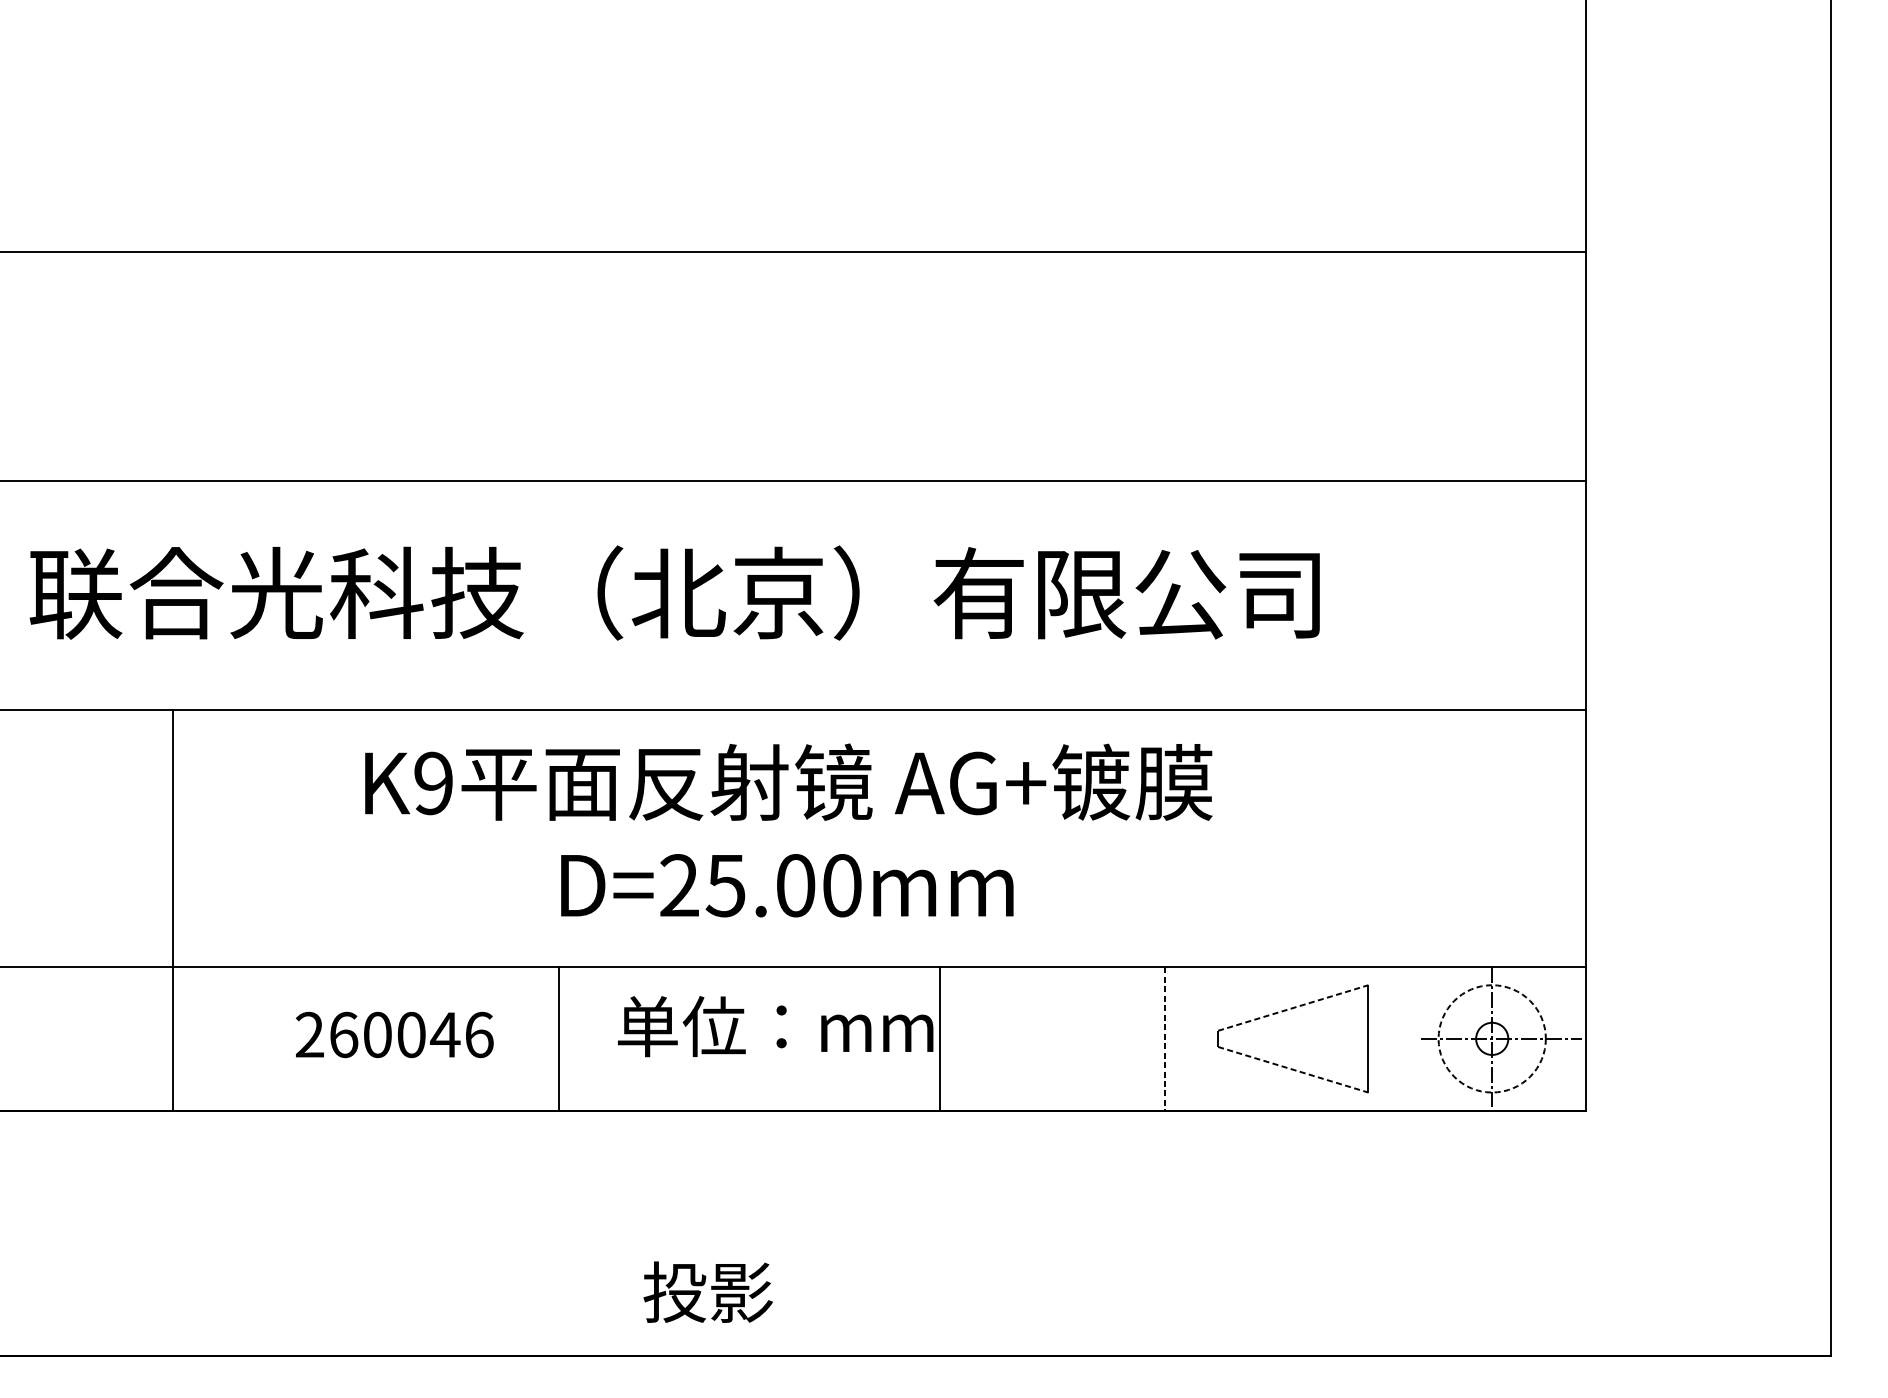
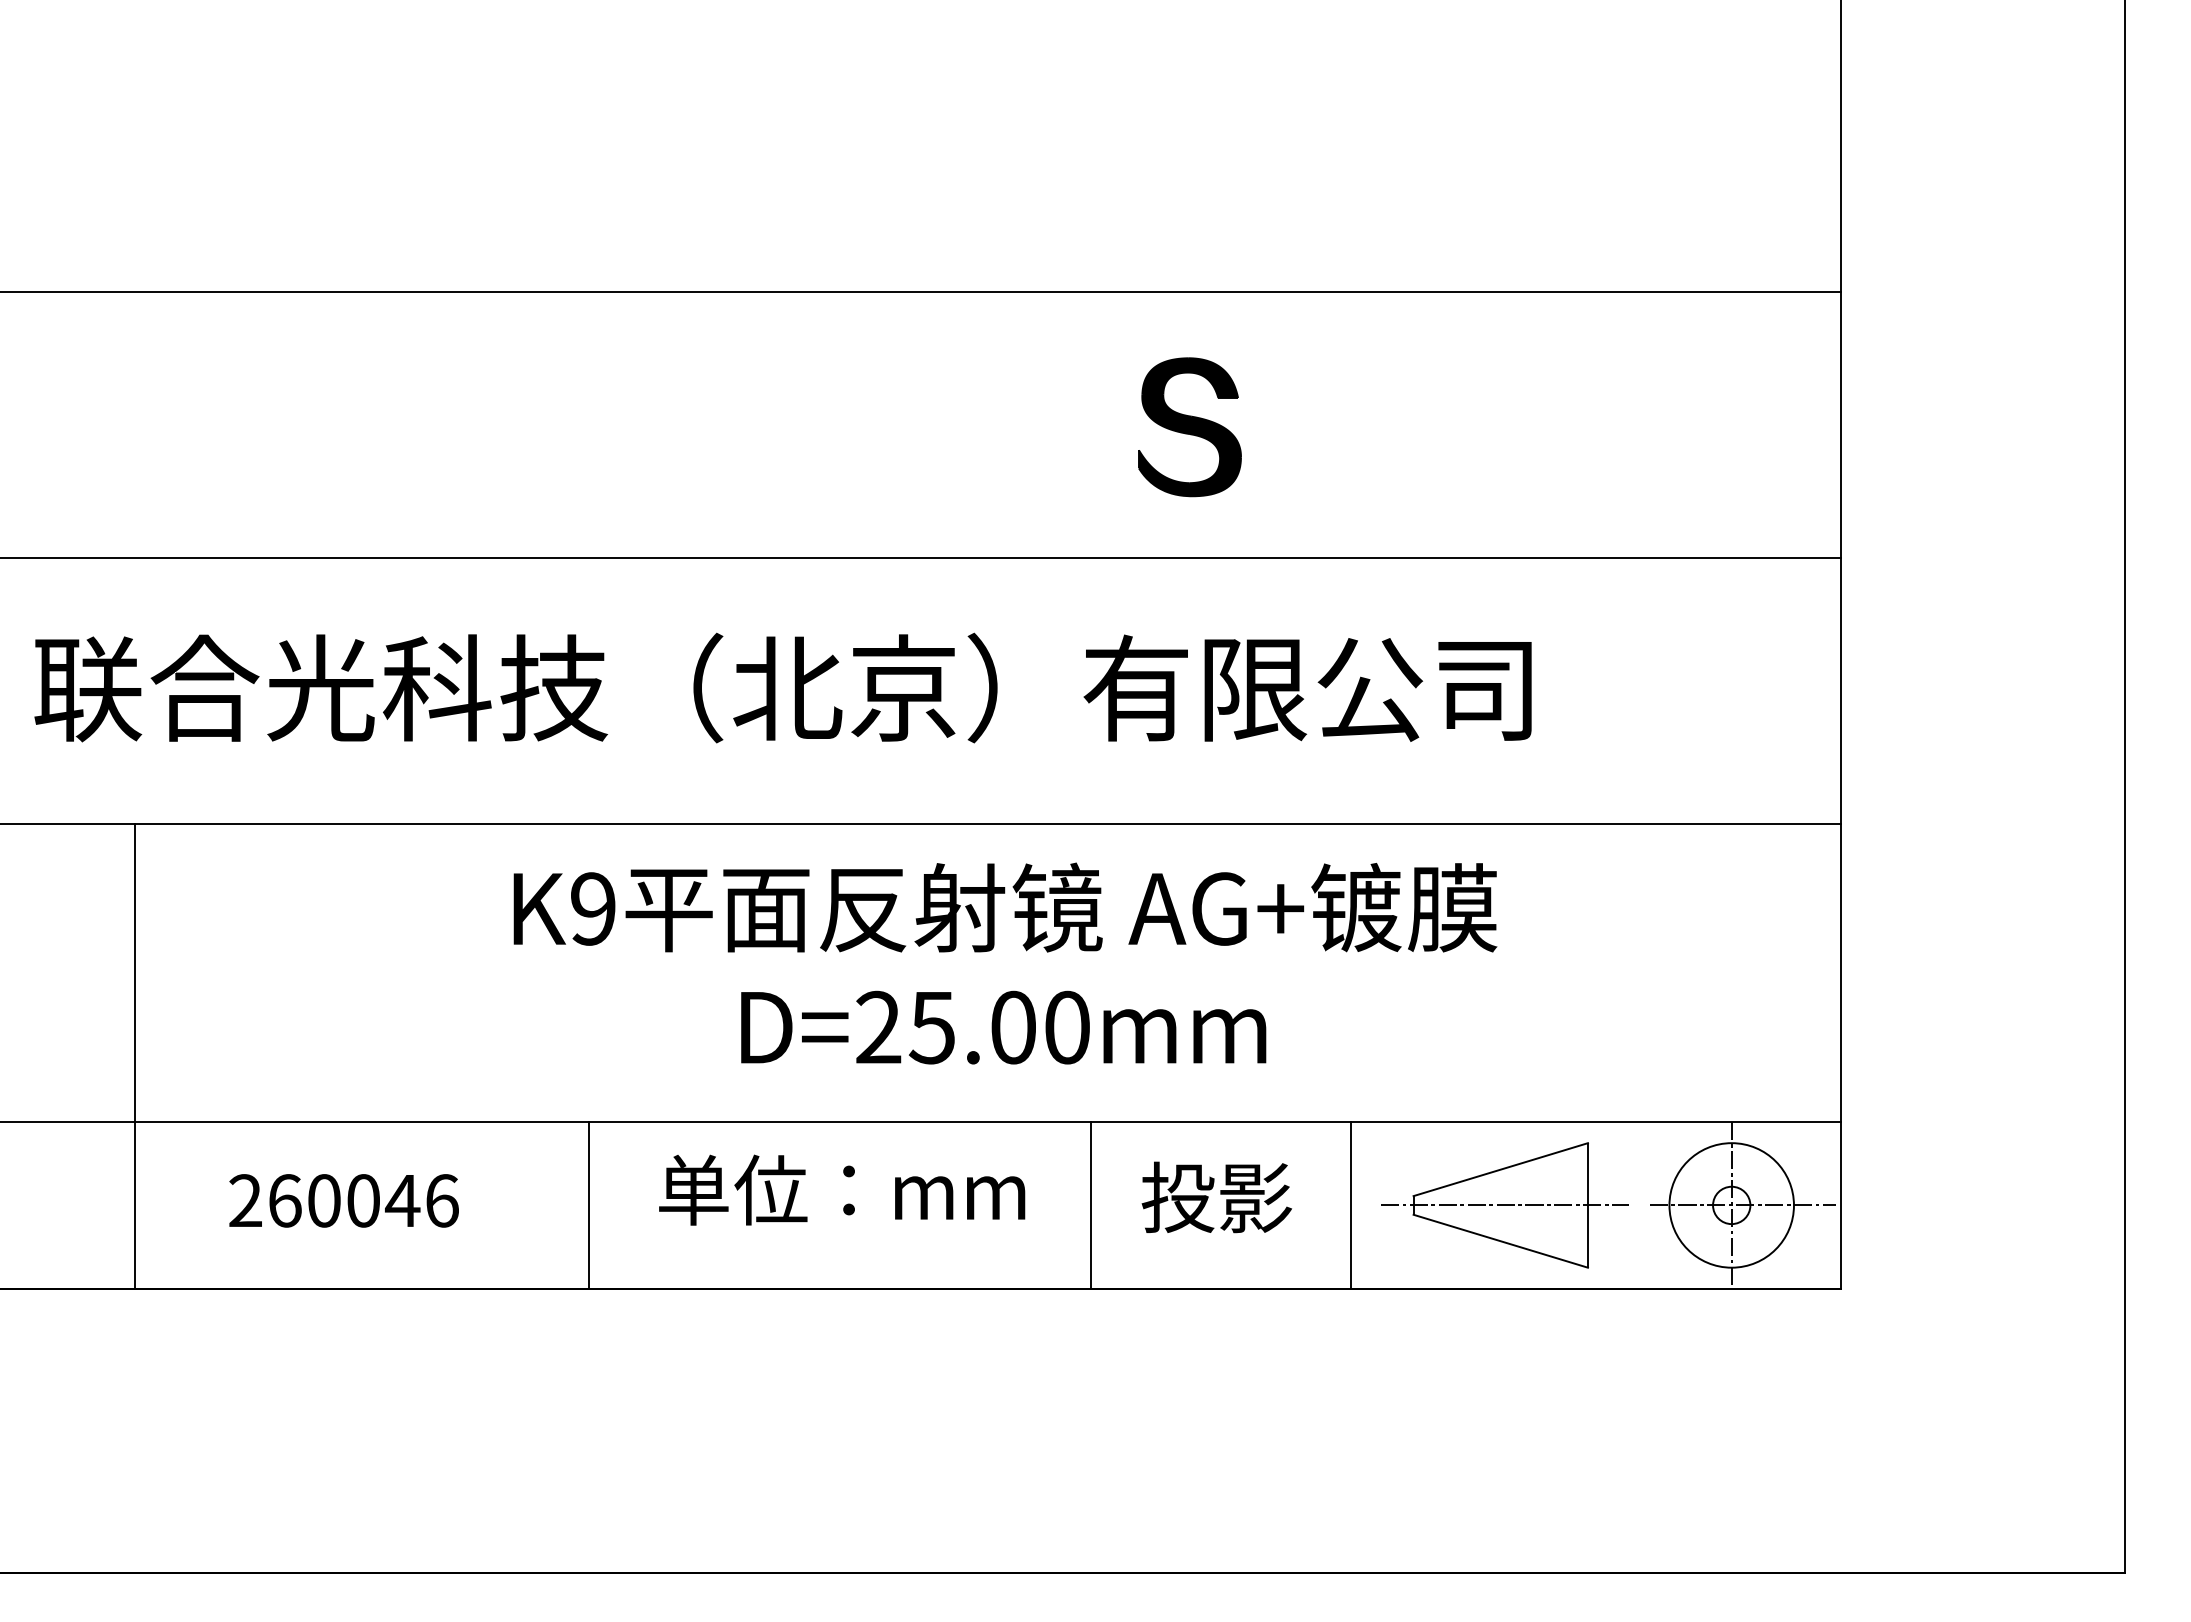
part: (1024, 368) -> (1189, 427), added
text: (788, 830) -> (1005, 963), moved
line: (173, 909) -> (135, 1055), moved
line: (1293, 1007) -> (1501, 1169), dashed -> solid
text: (775, 1026) -> (842, 1189), moved
text: (394, 1034) -> (343, 1200), moved
line: (558, 1038) -> (589, 1205), moved
line: (1164, 1038) -> (1351, 1205), dashed -> solid
line: (1296, 1038) -> (1504, 1205), added
circle: (1492, 1038) -> (1731, 1205), dashed -> solid
line: (1293, 1069) -> (1501, 1241), dashed -> solid
text: (707, 1292) -> (1216, 1197), moved

